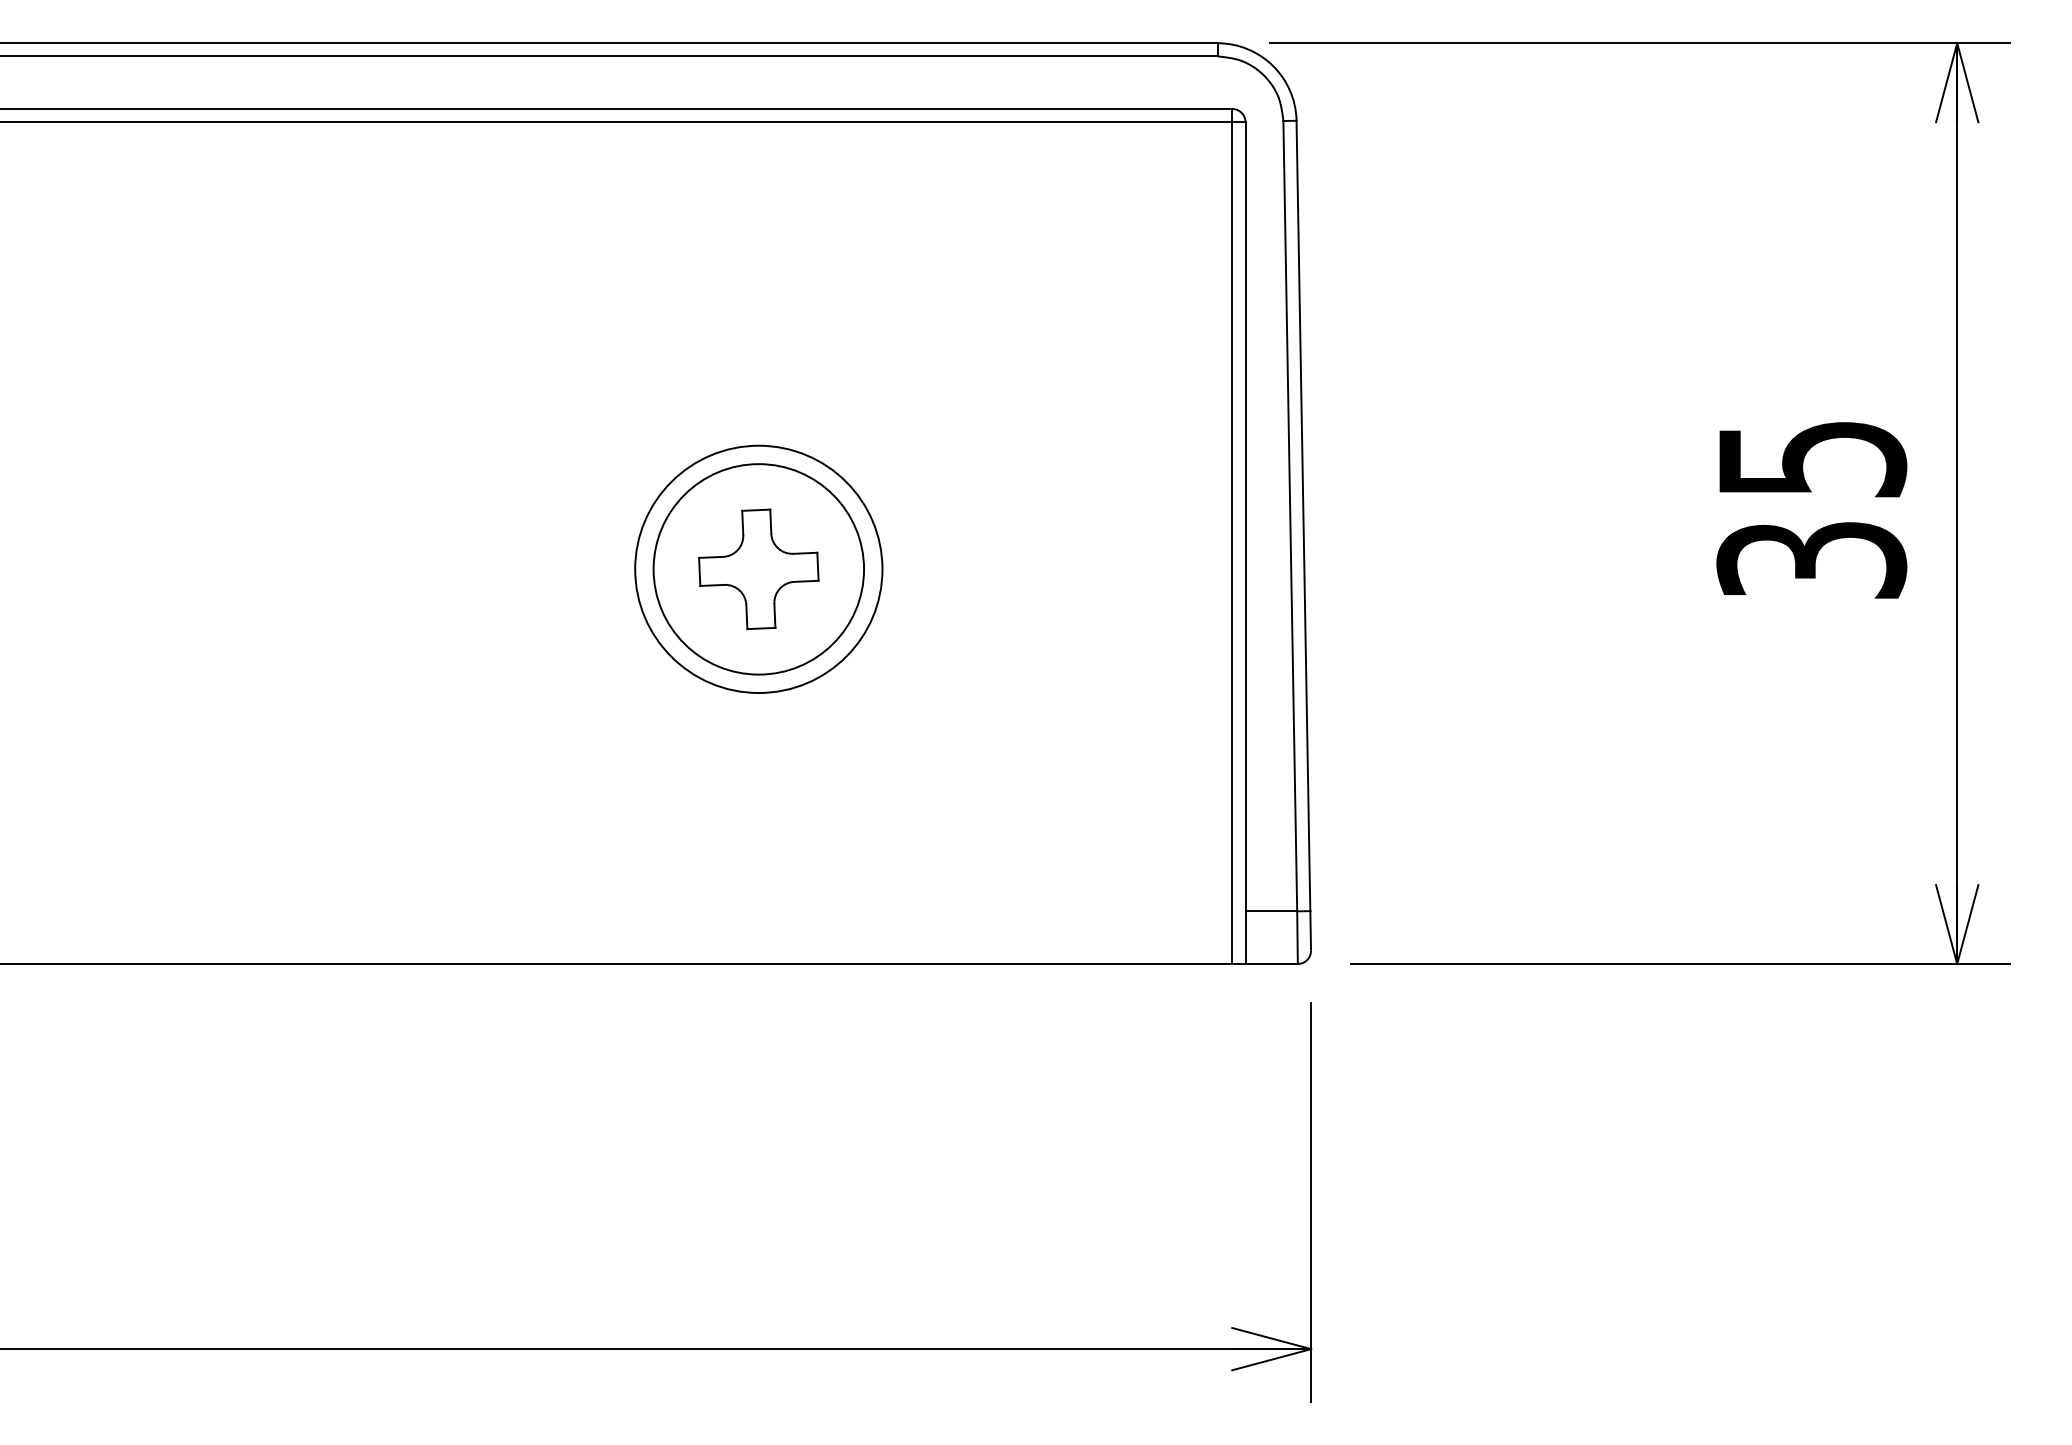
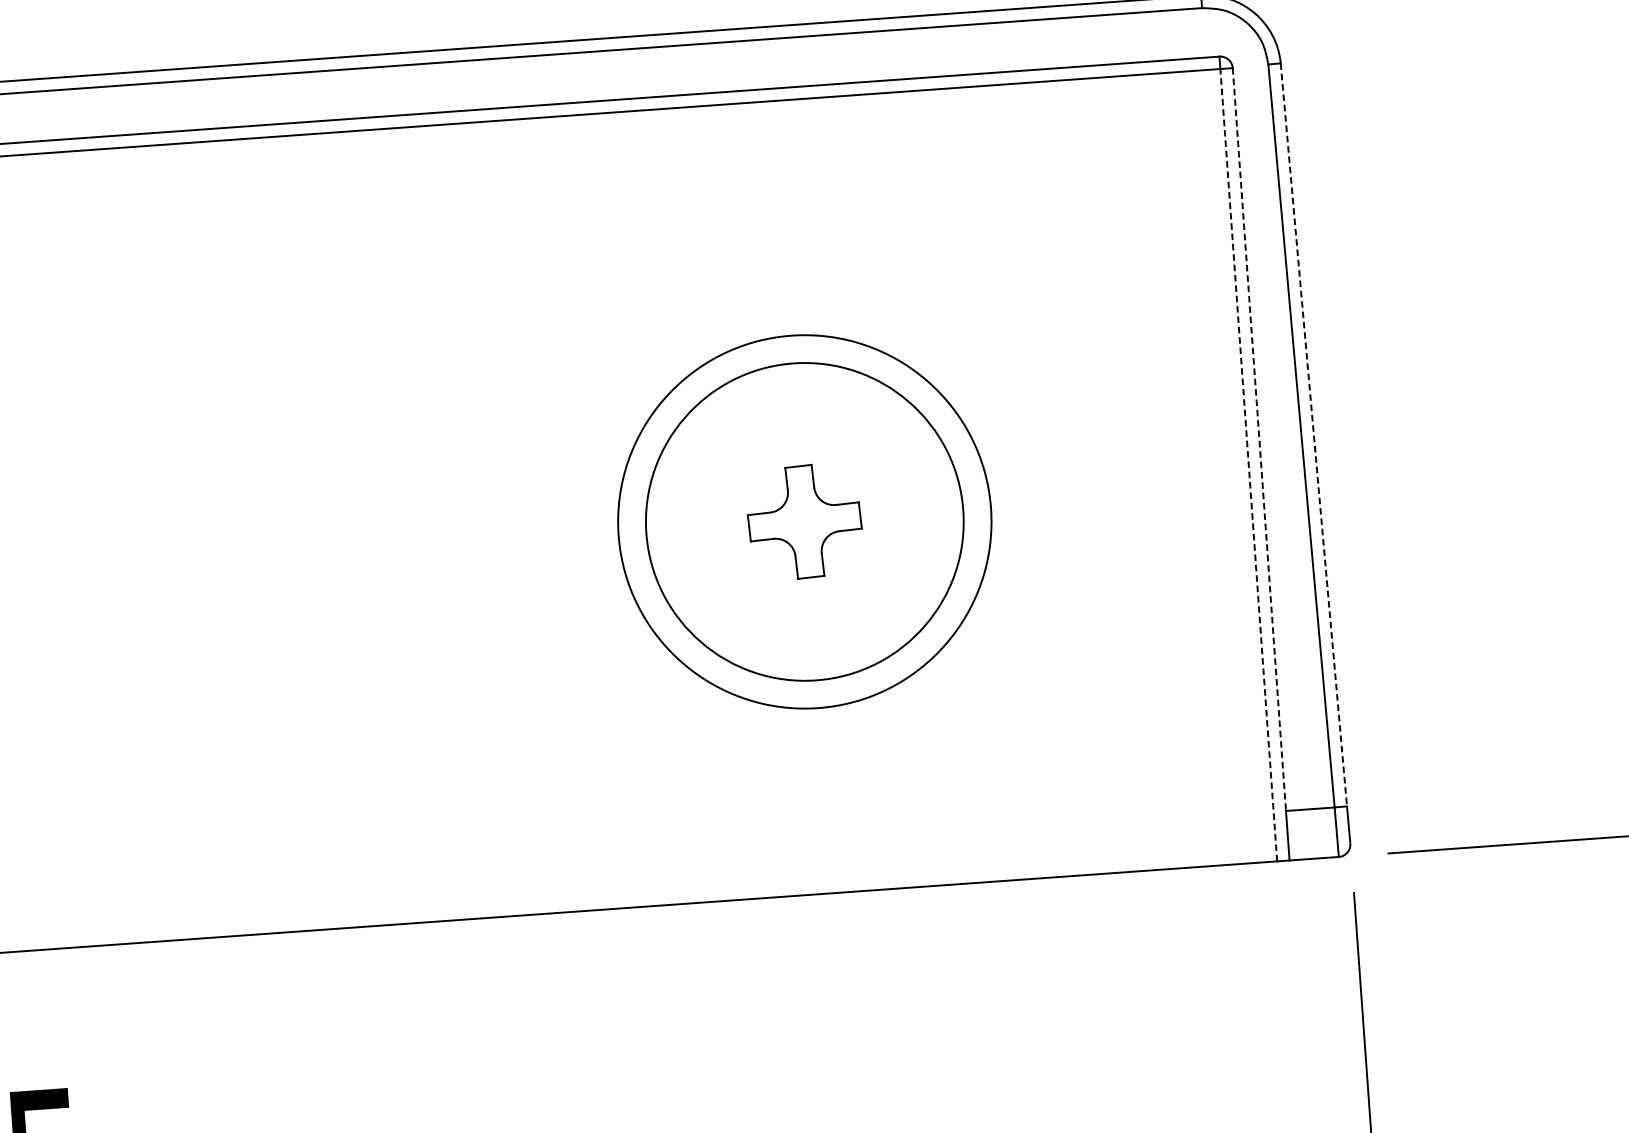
line: (1245, 516) -> (1259, 439), solid -> dashed
line: (1303, 516) -> (1313, 435), solid -> dashed
line: (1232, 543) -> (1248, 465), solid -> dashed
circle: (758, 569) -> (804, 522), size x1.6
circle: (758, 569) -> (804, 522), size x1.6

